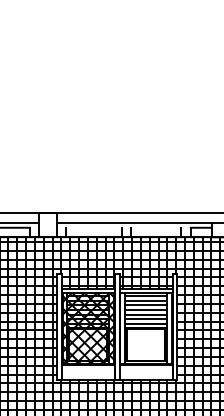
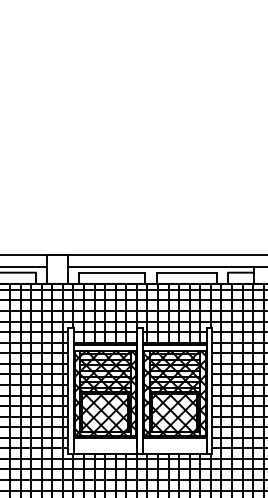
line: (93, 227) -> (111, 272), added
line: (155, 227) -> (186, 272), added
hatch: (145, 329) -> (174, 394), added

